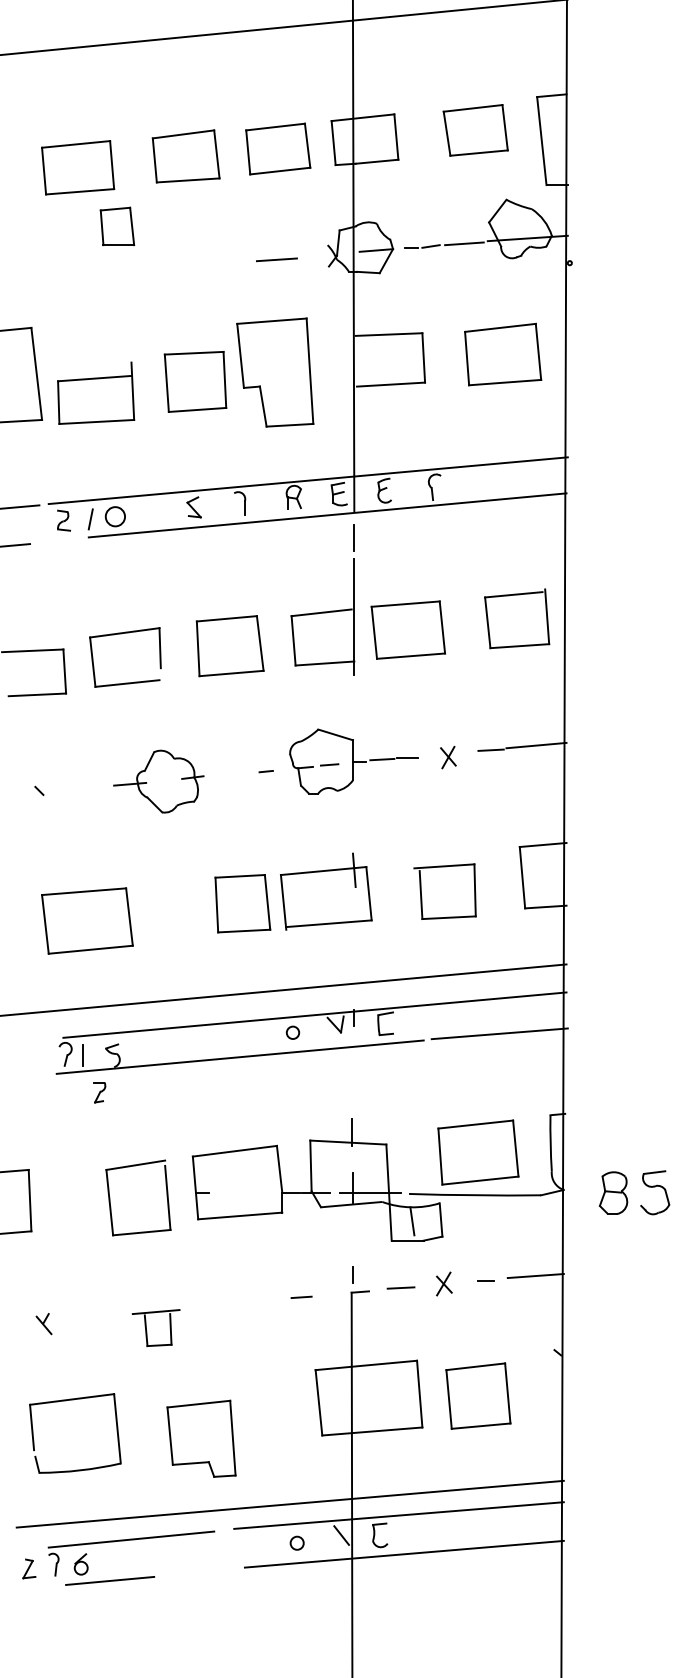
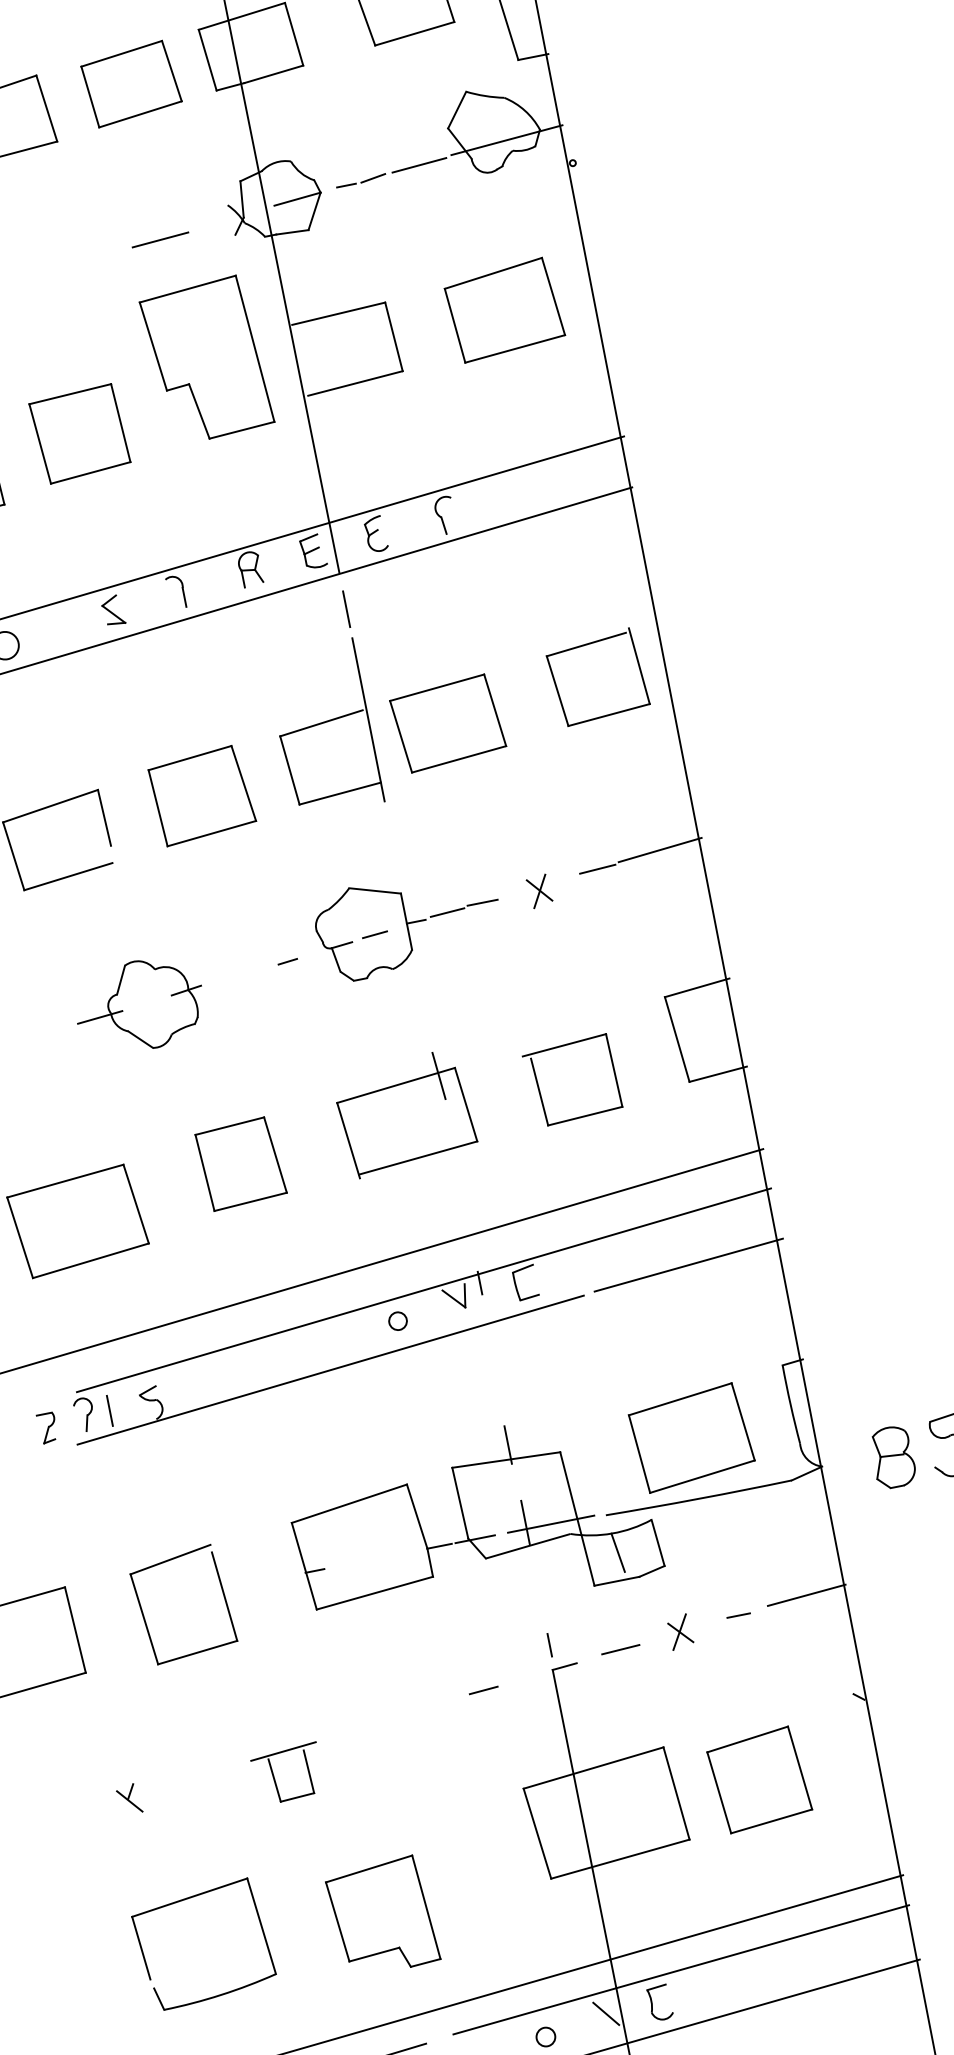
part: (275, 372) -> (207, 360), moved
part: (242, 903) -> (240, 1163), moved
part: (99, 1092) -> (47, 1428), moved
part: (110, 1197) -> (143, 1611), moved

